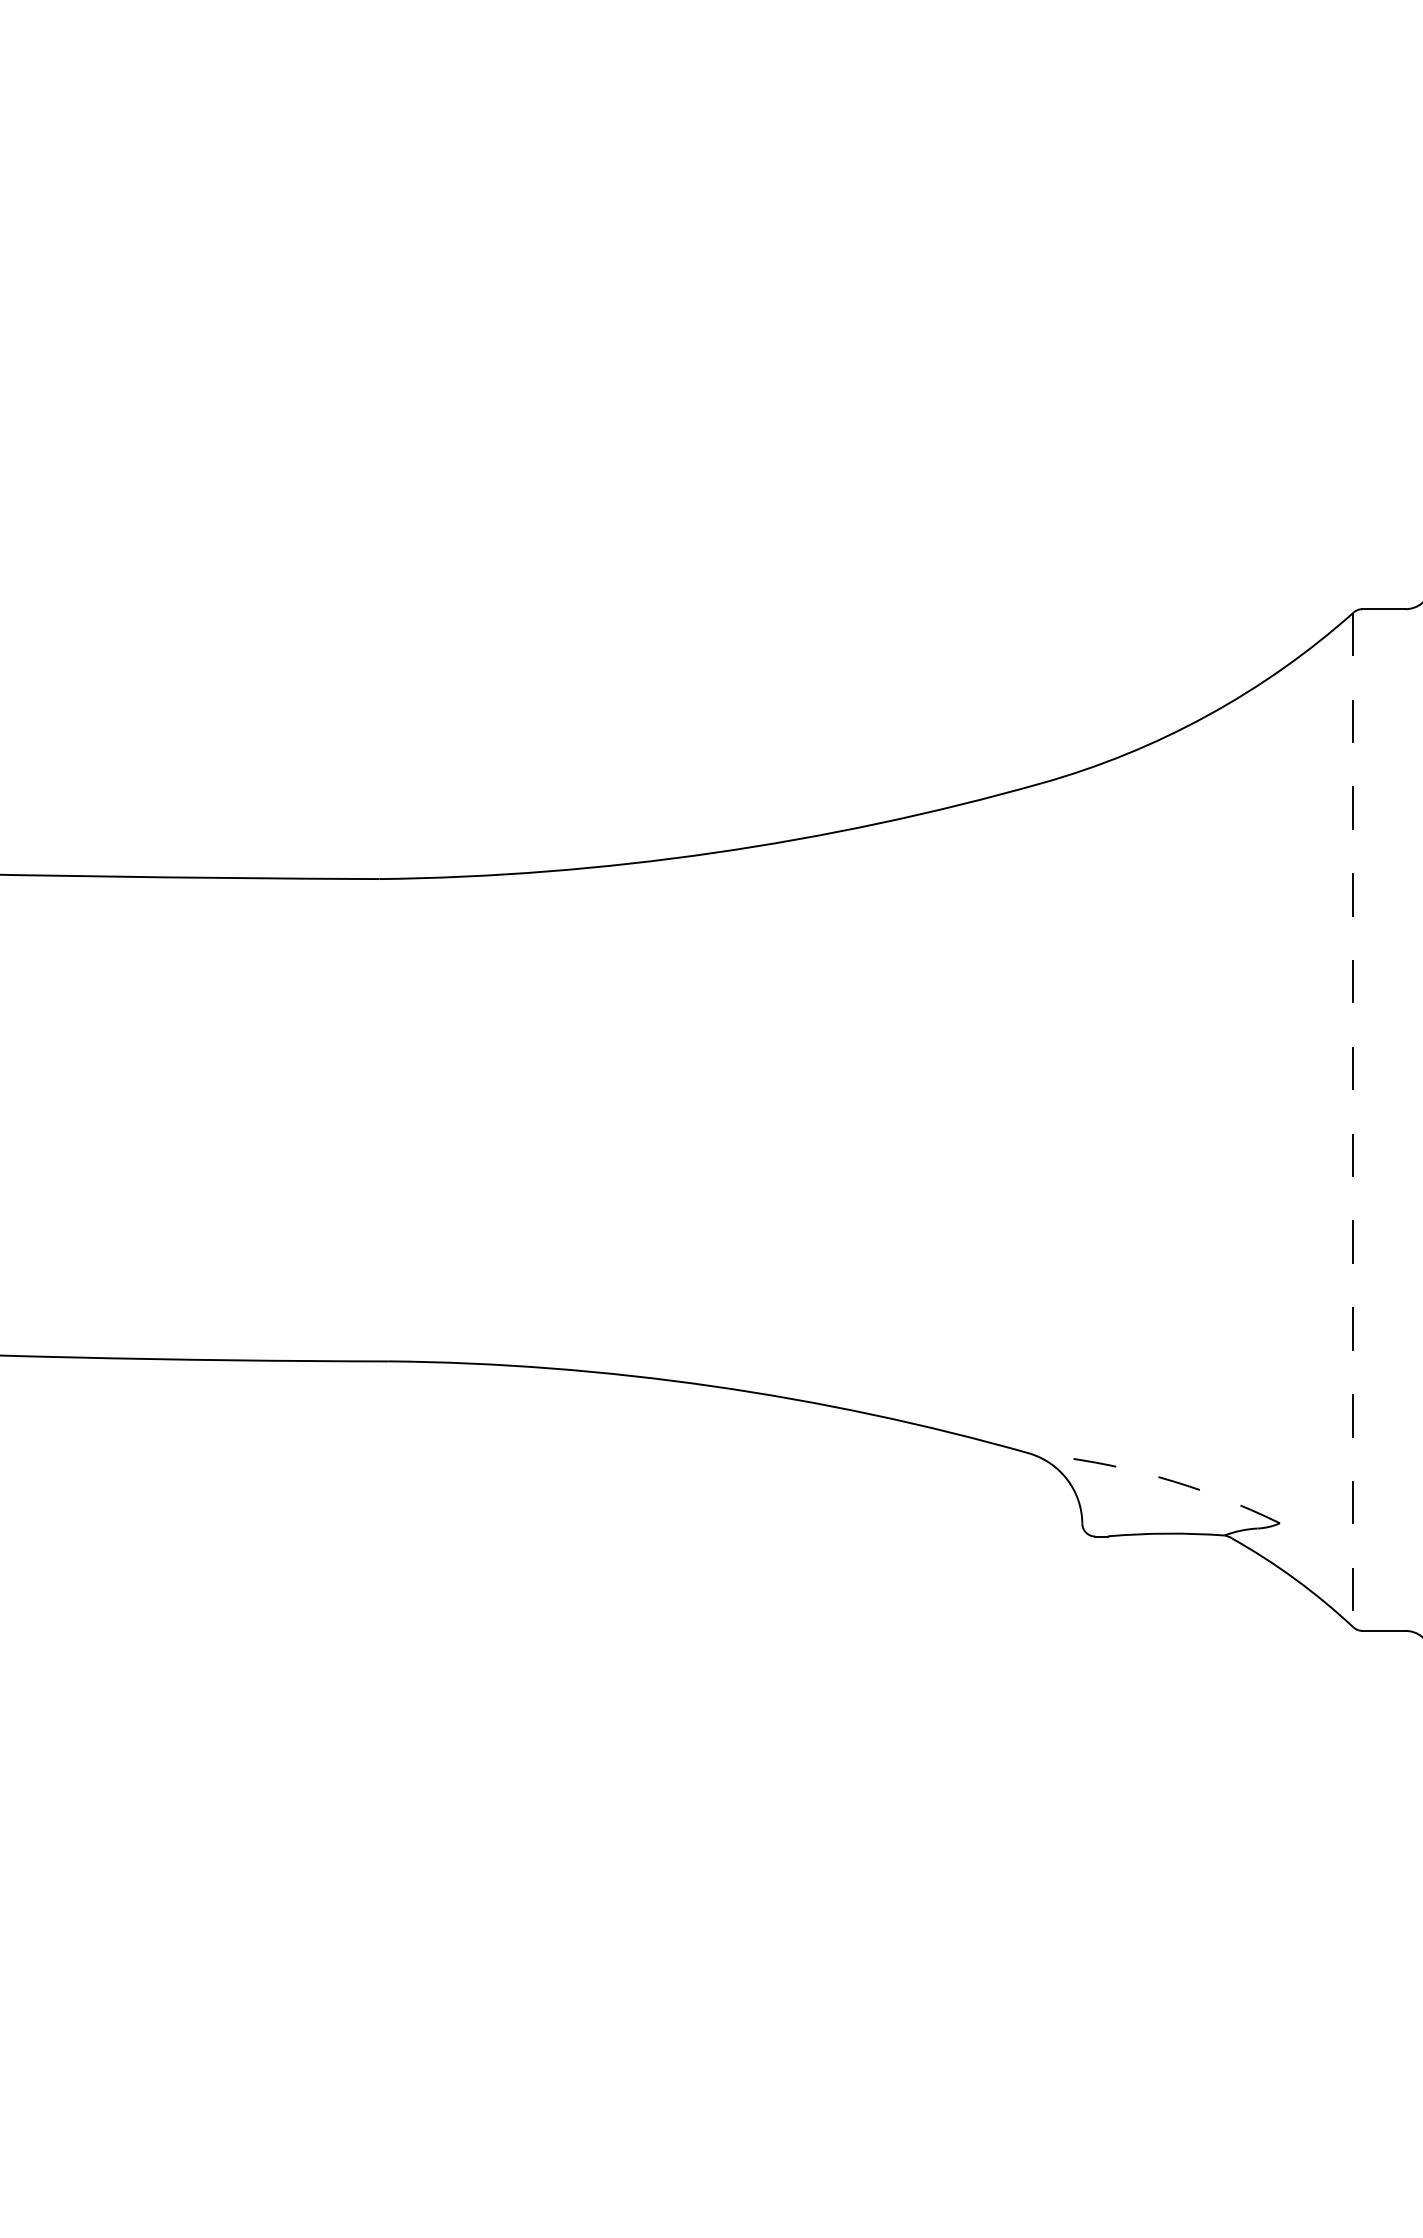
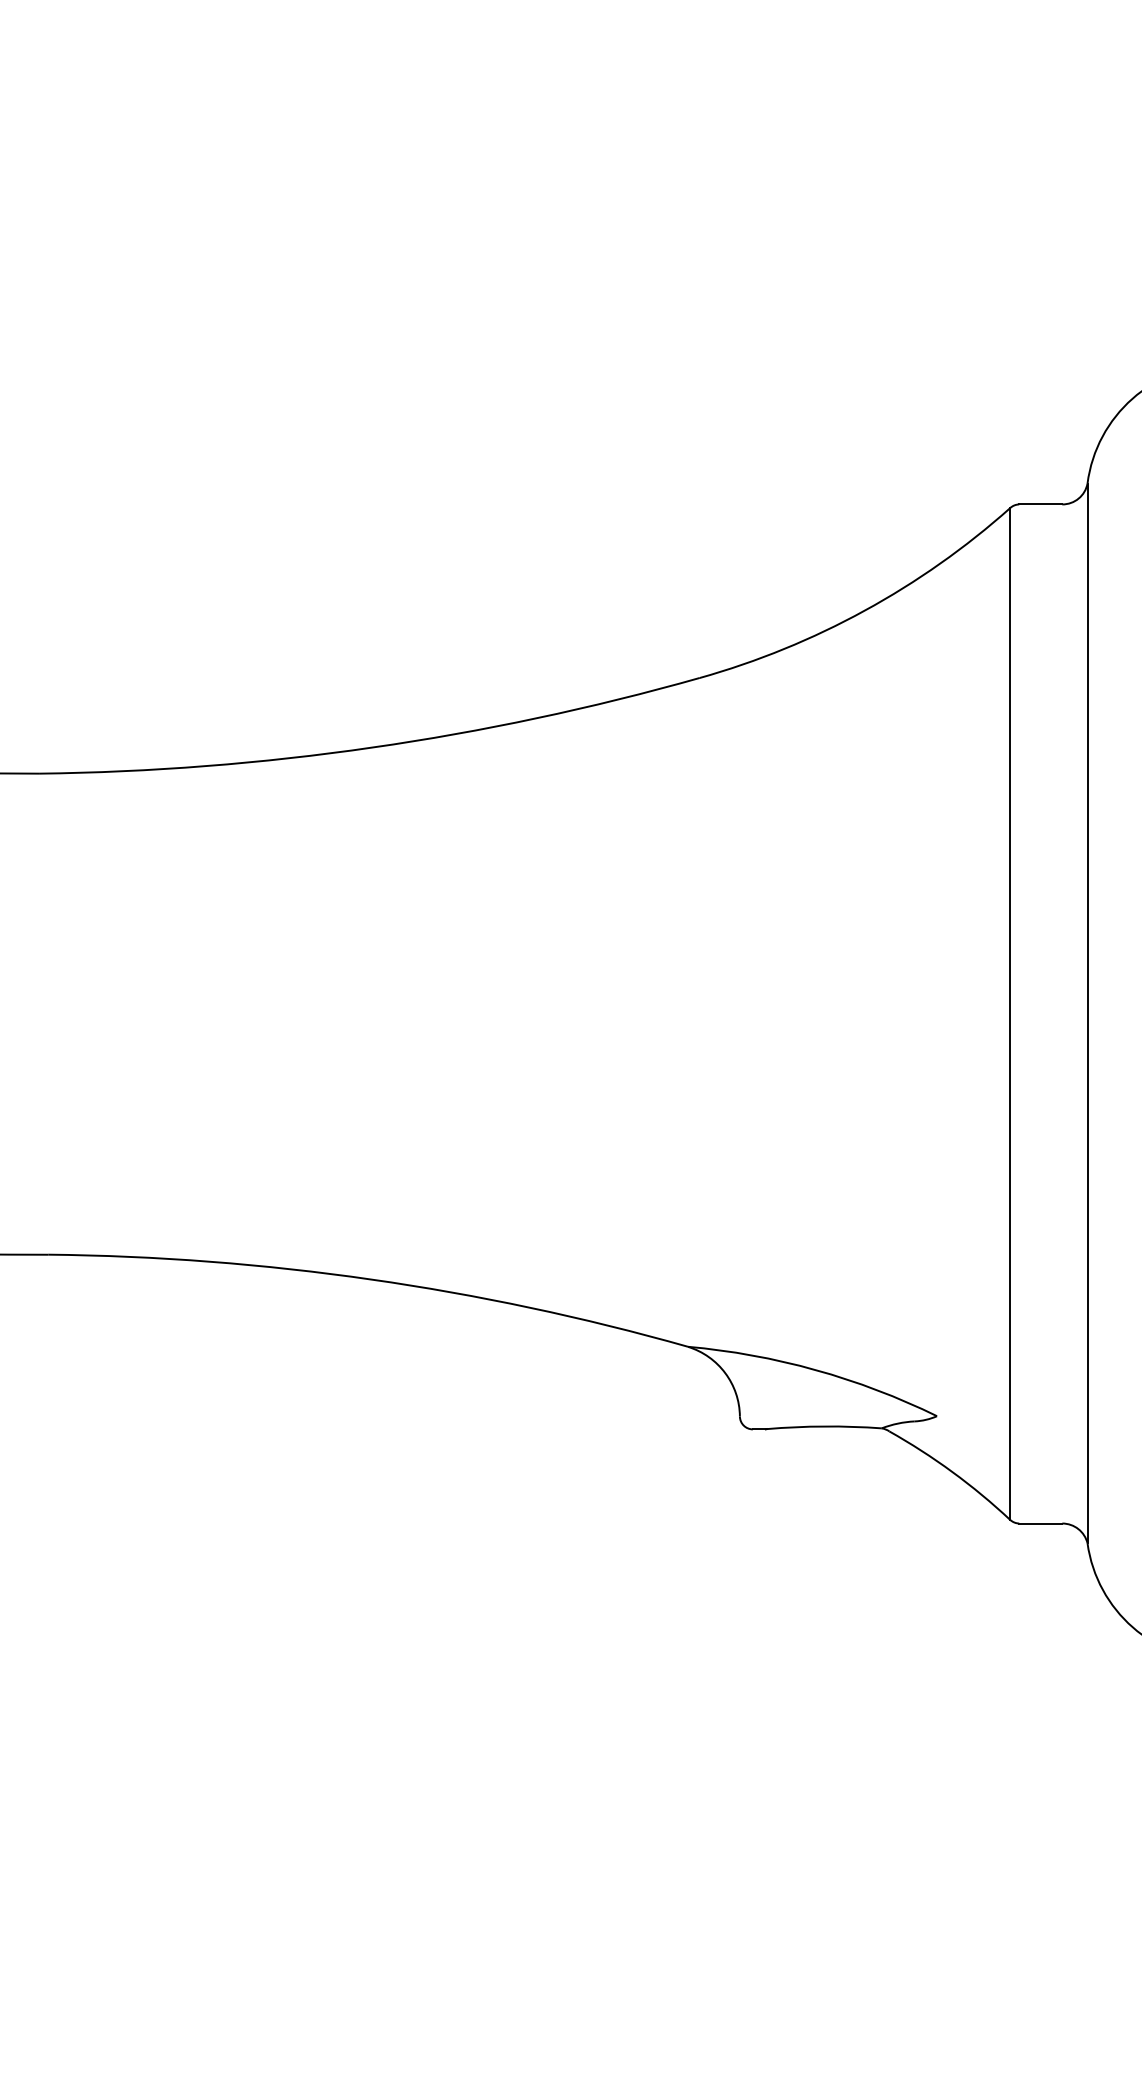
line: (1353, 1120) -> (1010, 1014), dashed -> solid
arc: (1158, 1477) -> (815, 1370), dashed -> solid

